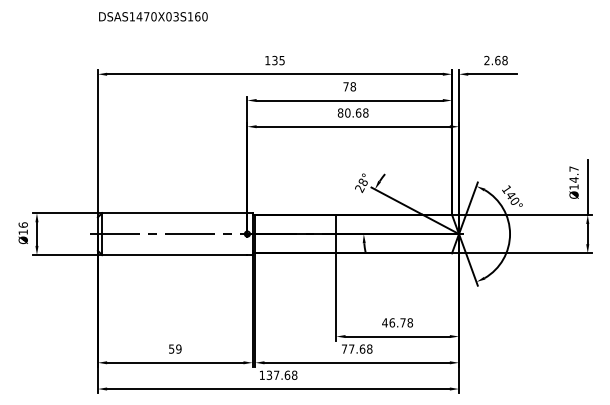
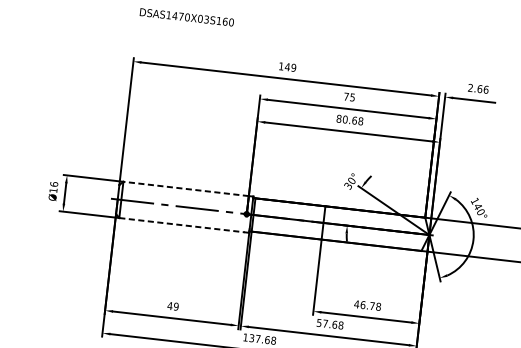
text: (278, 60) -> (290, 67), 135 -> 149
text: (504, 60) -> (485, 89), 2.68 -> 2.66
text: (353, 86) -> (352, 97), 78 -> 75
text: (361, 185) -> (350, 183), 28° -> 30°
line: (174, 213) -> (185, 189), solid -> dashed
line: (174, 255) -> (181, 225), solid -> dashed
text: (171, 348) -> (169, 305), 59 -> 49
text: (344, 348) -> (319, 322), 77.68 -> 57.68

